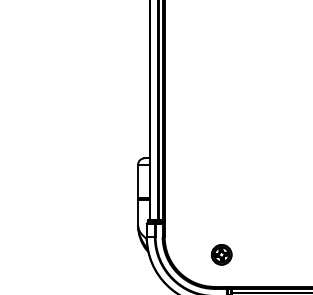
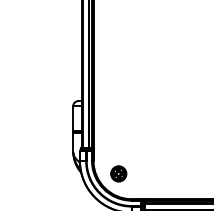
part: (221, 254) -> (118, 173), moved

